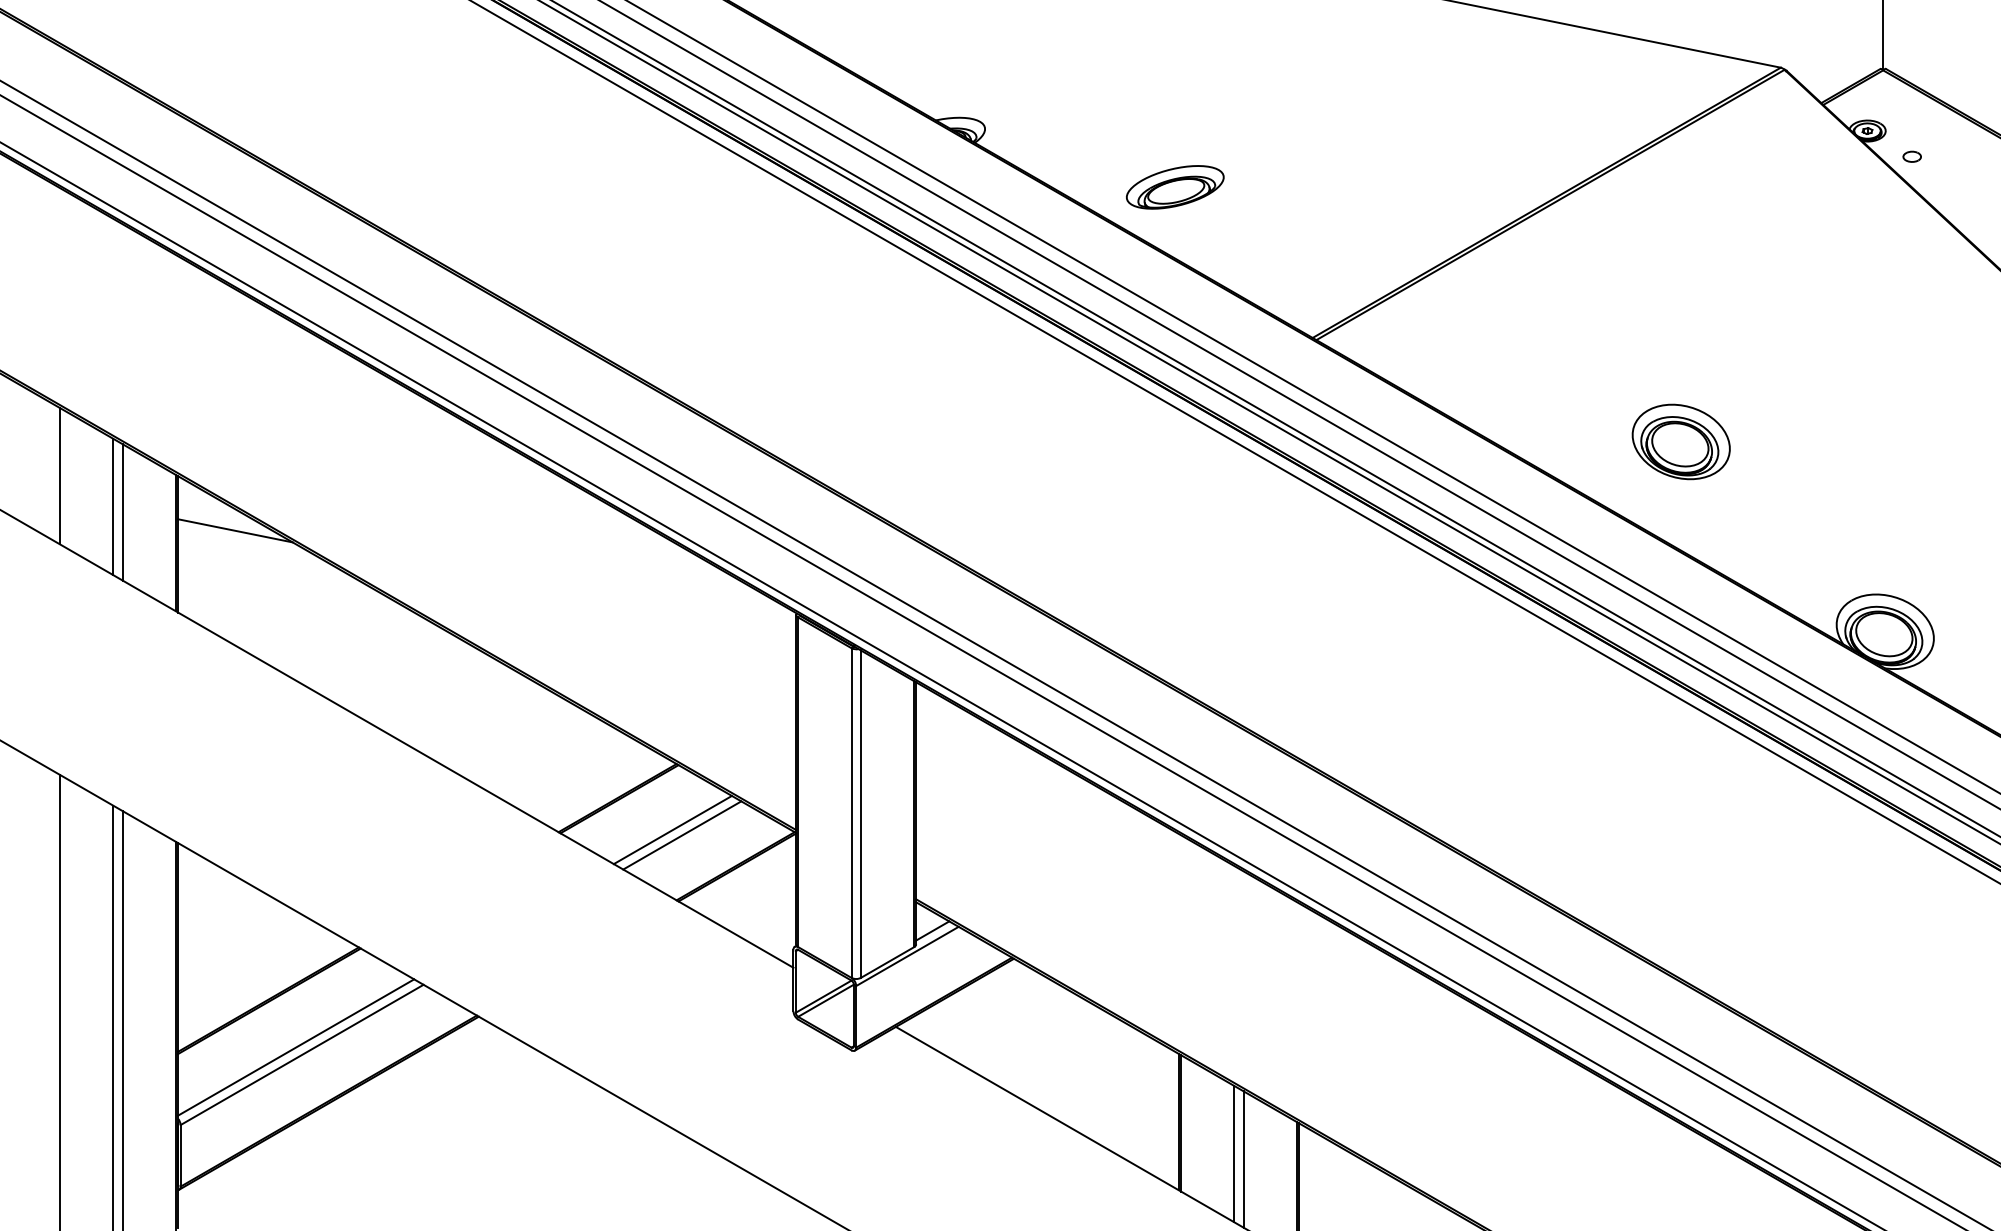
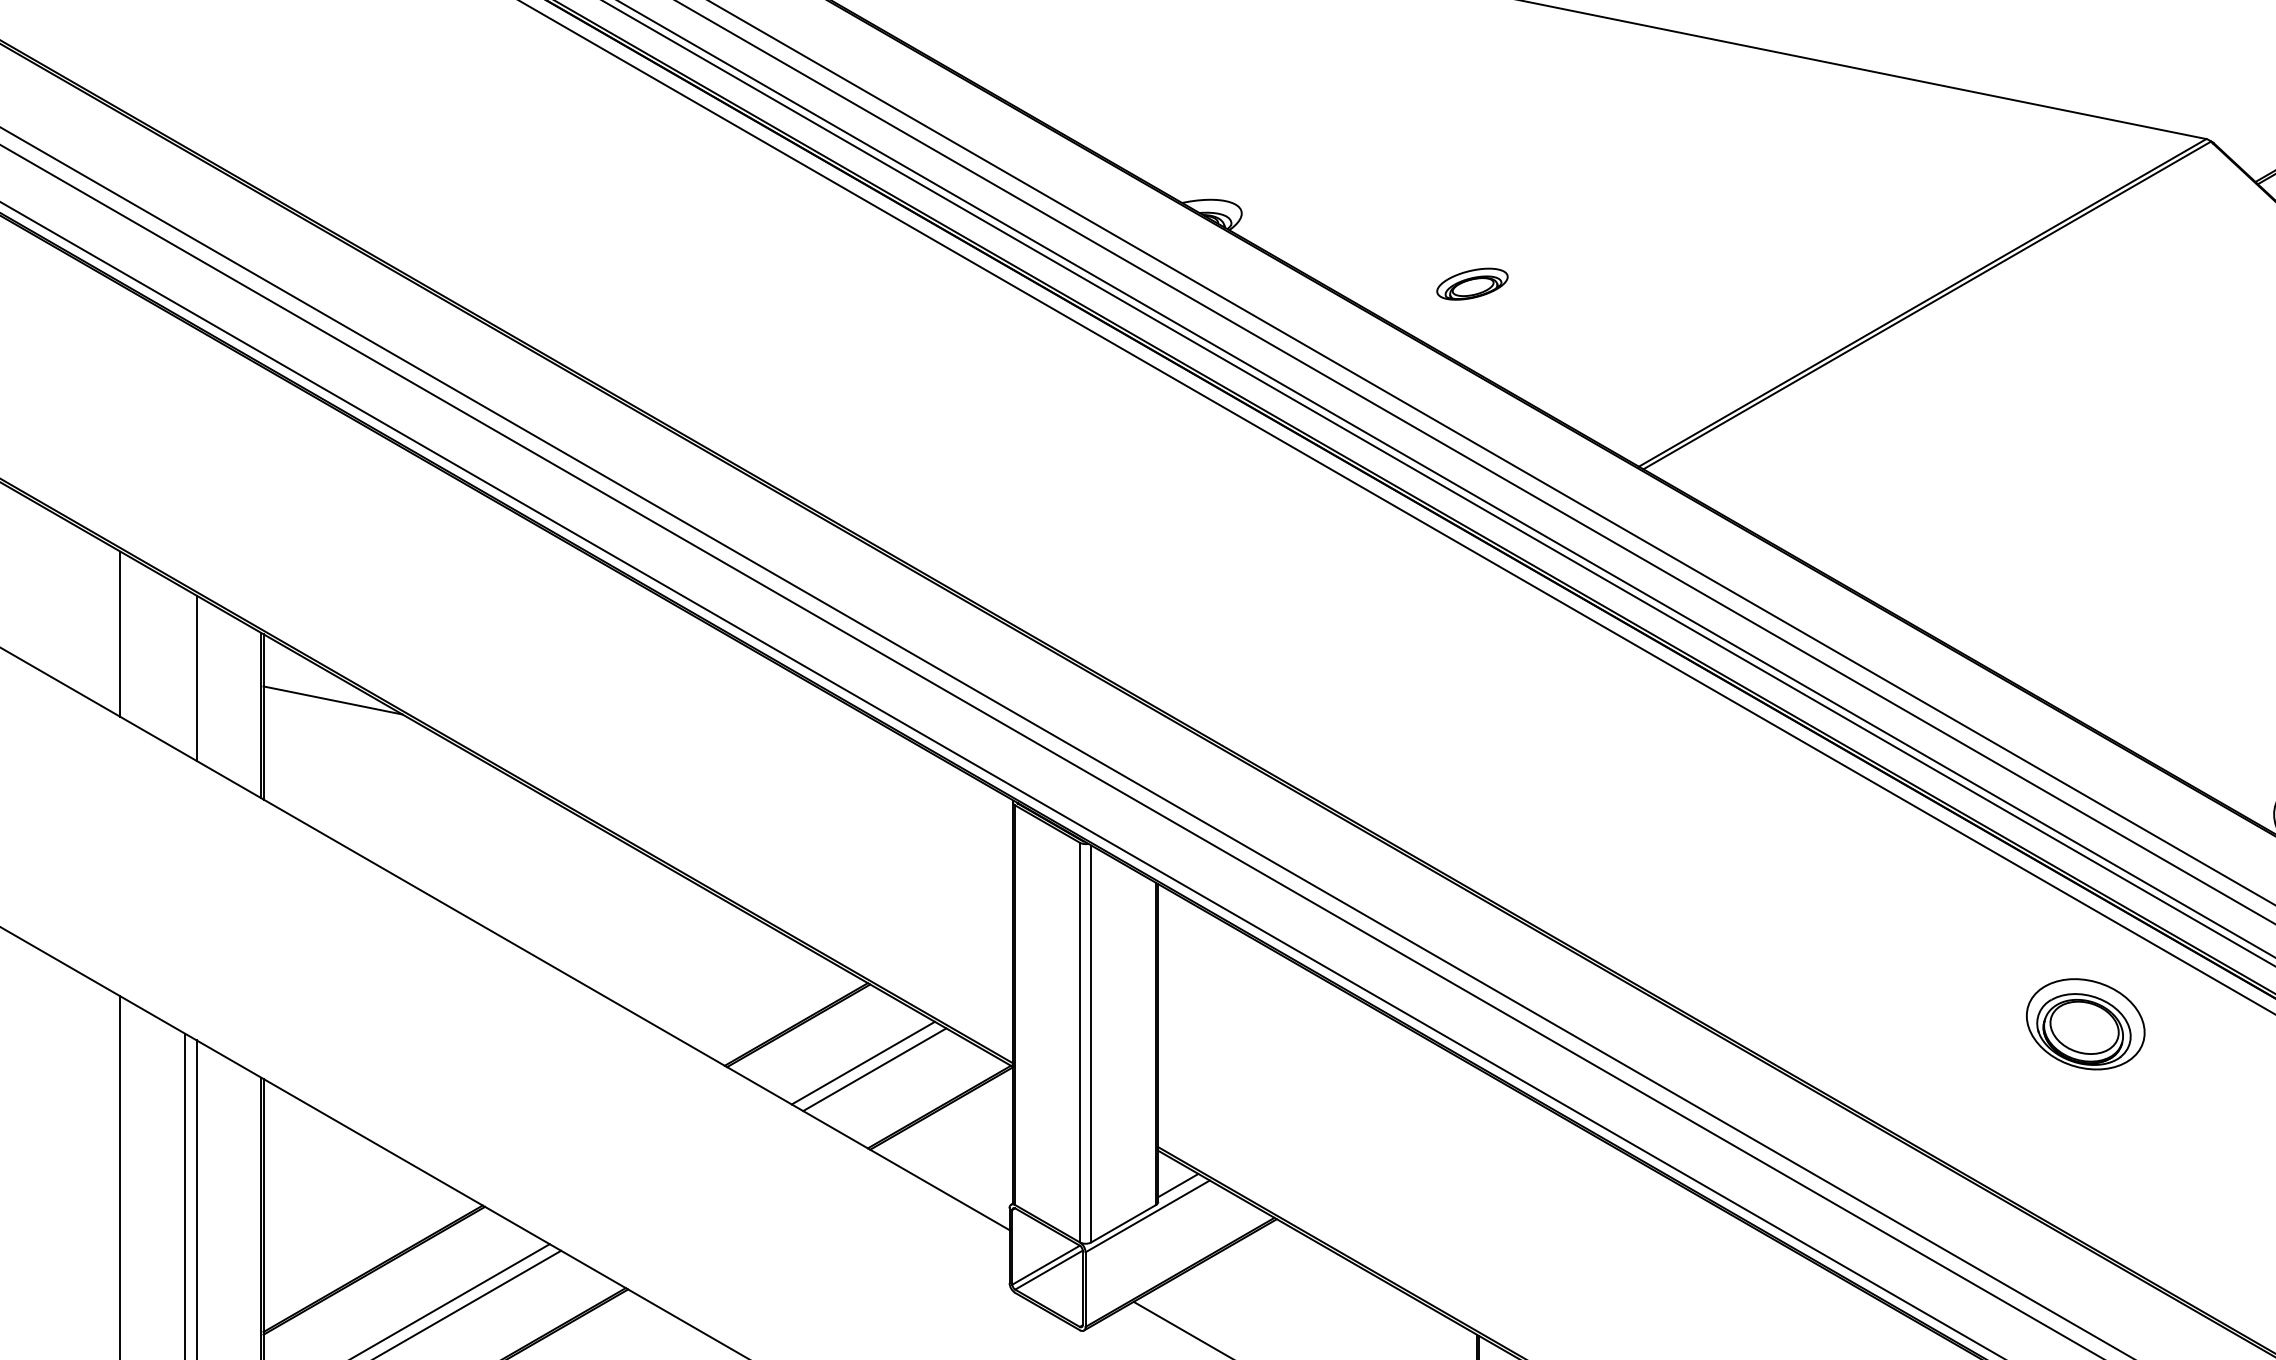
part: (1175, 187) -> (1472, 284), size x0.6
part: (1680, 441) -> (2084, 1023), moved
line: (113, 506) -> (185, 670), removed

